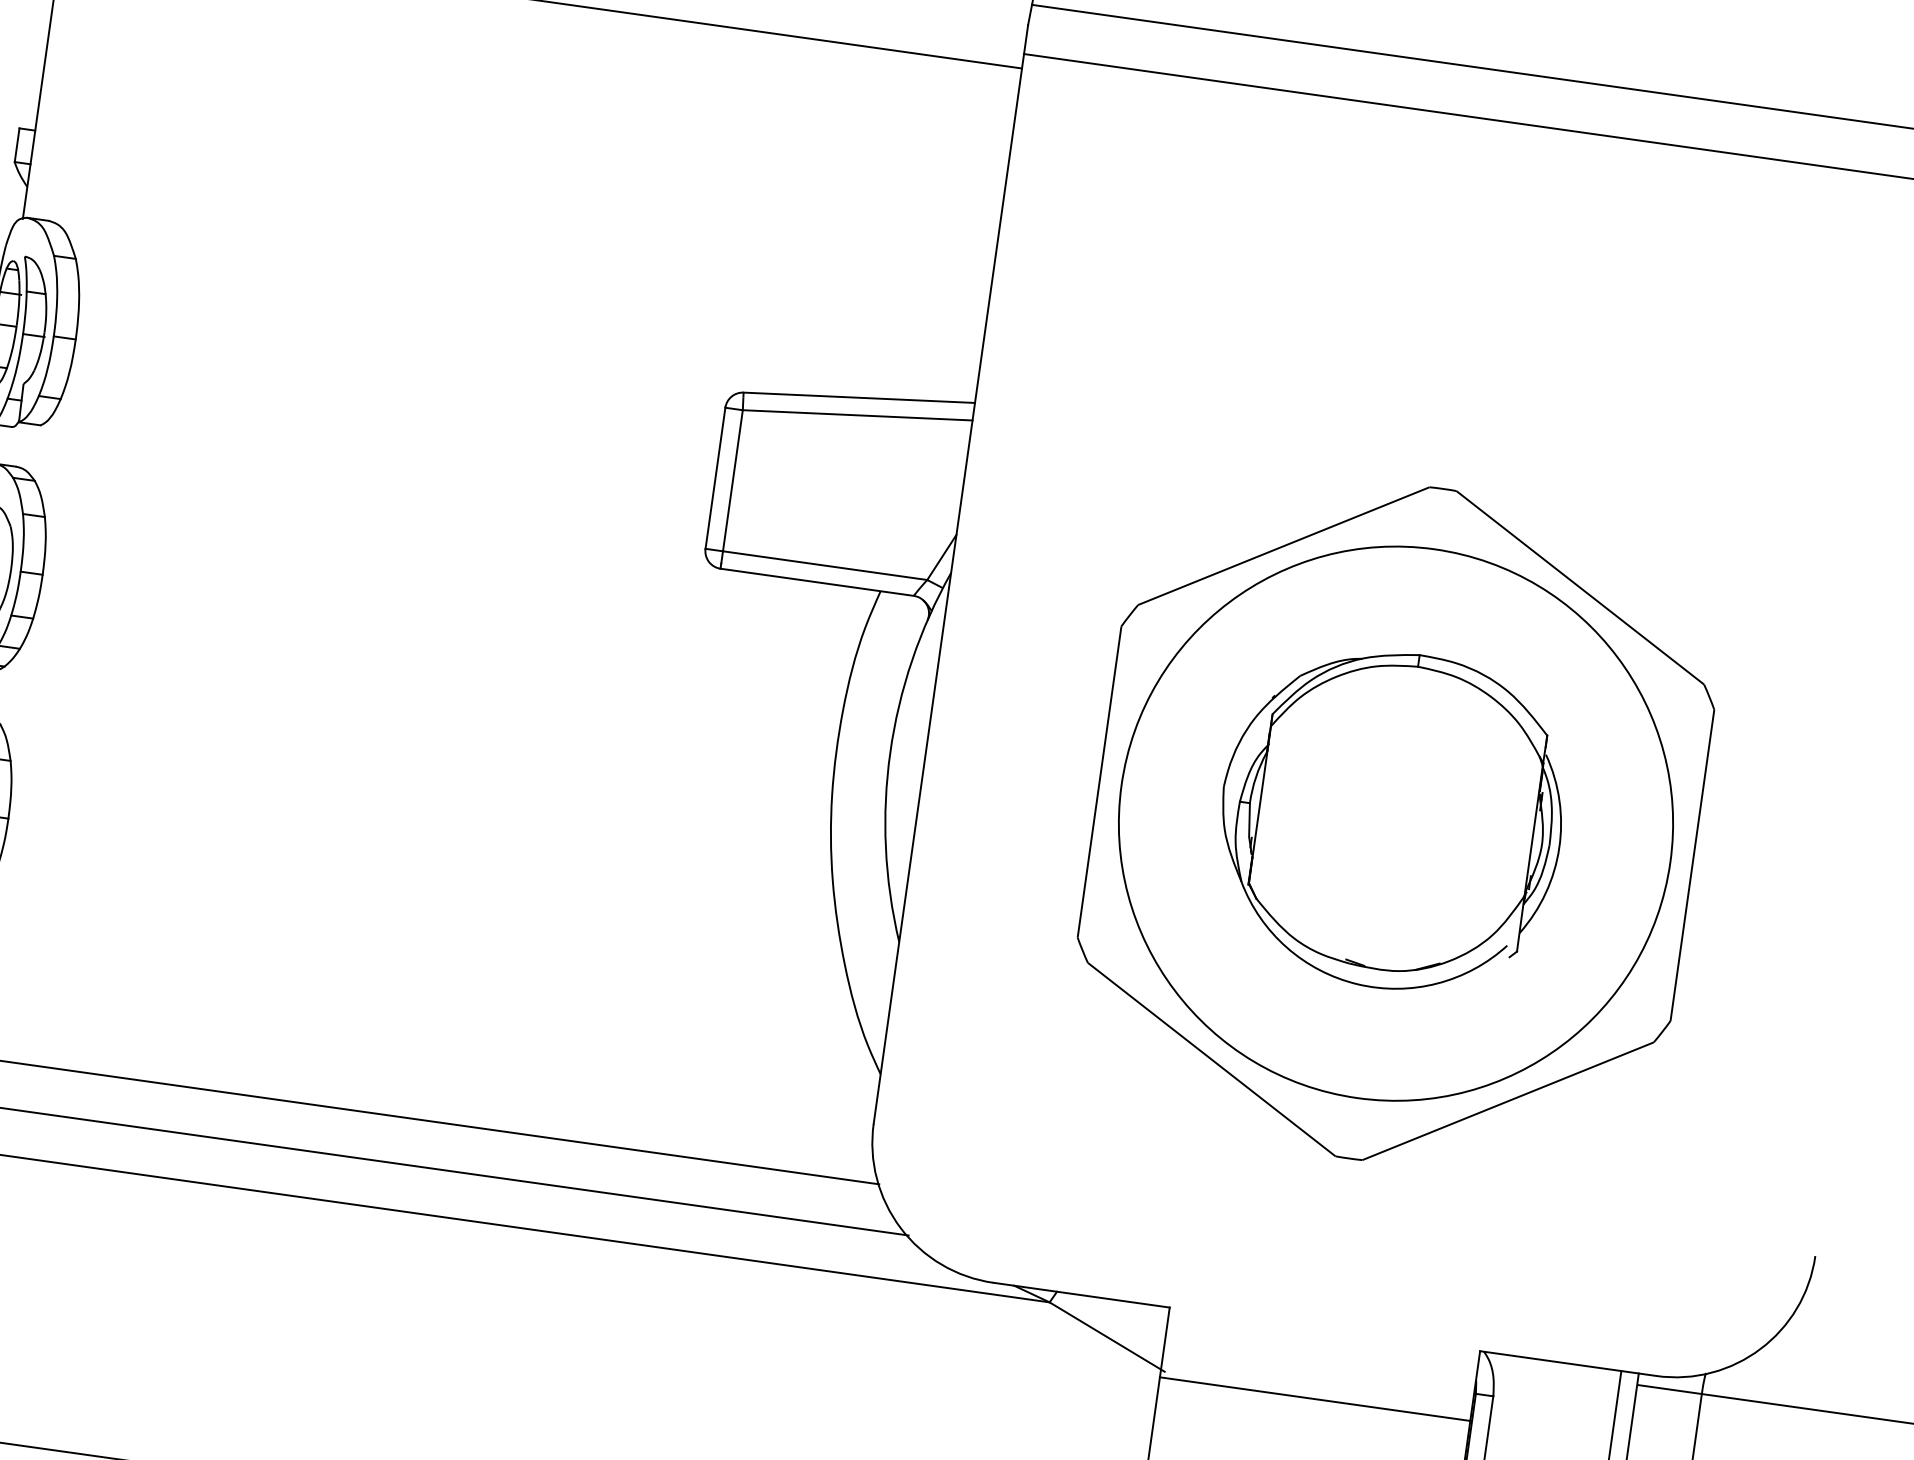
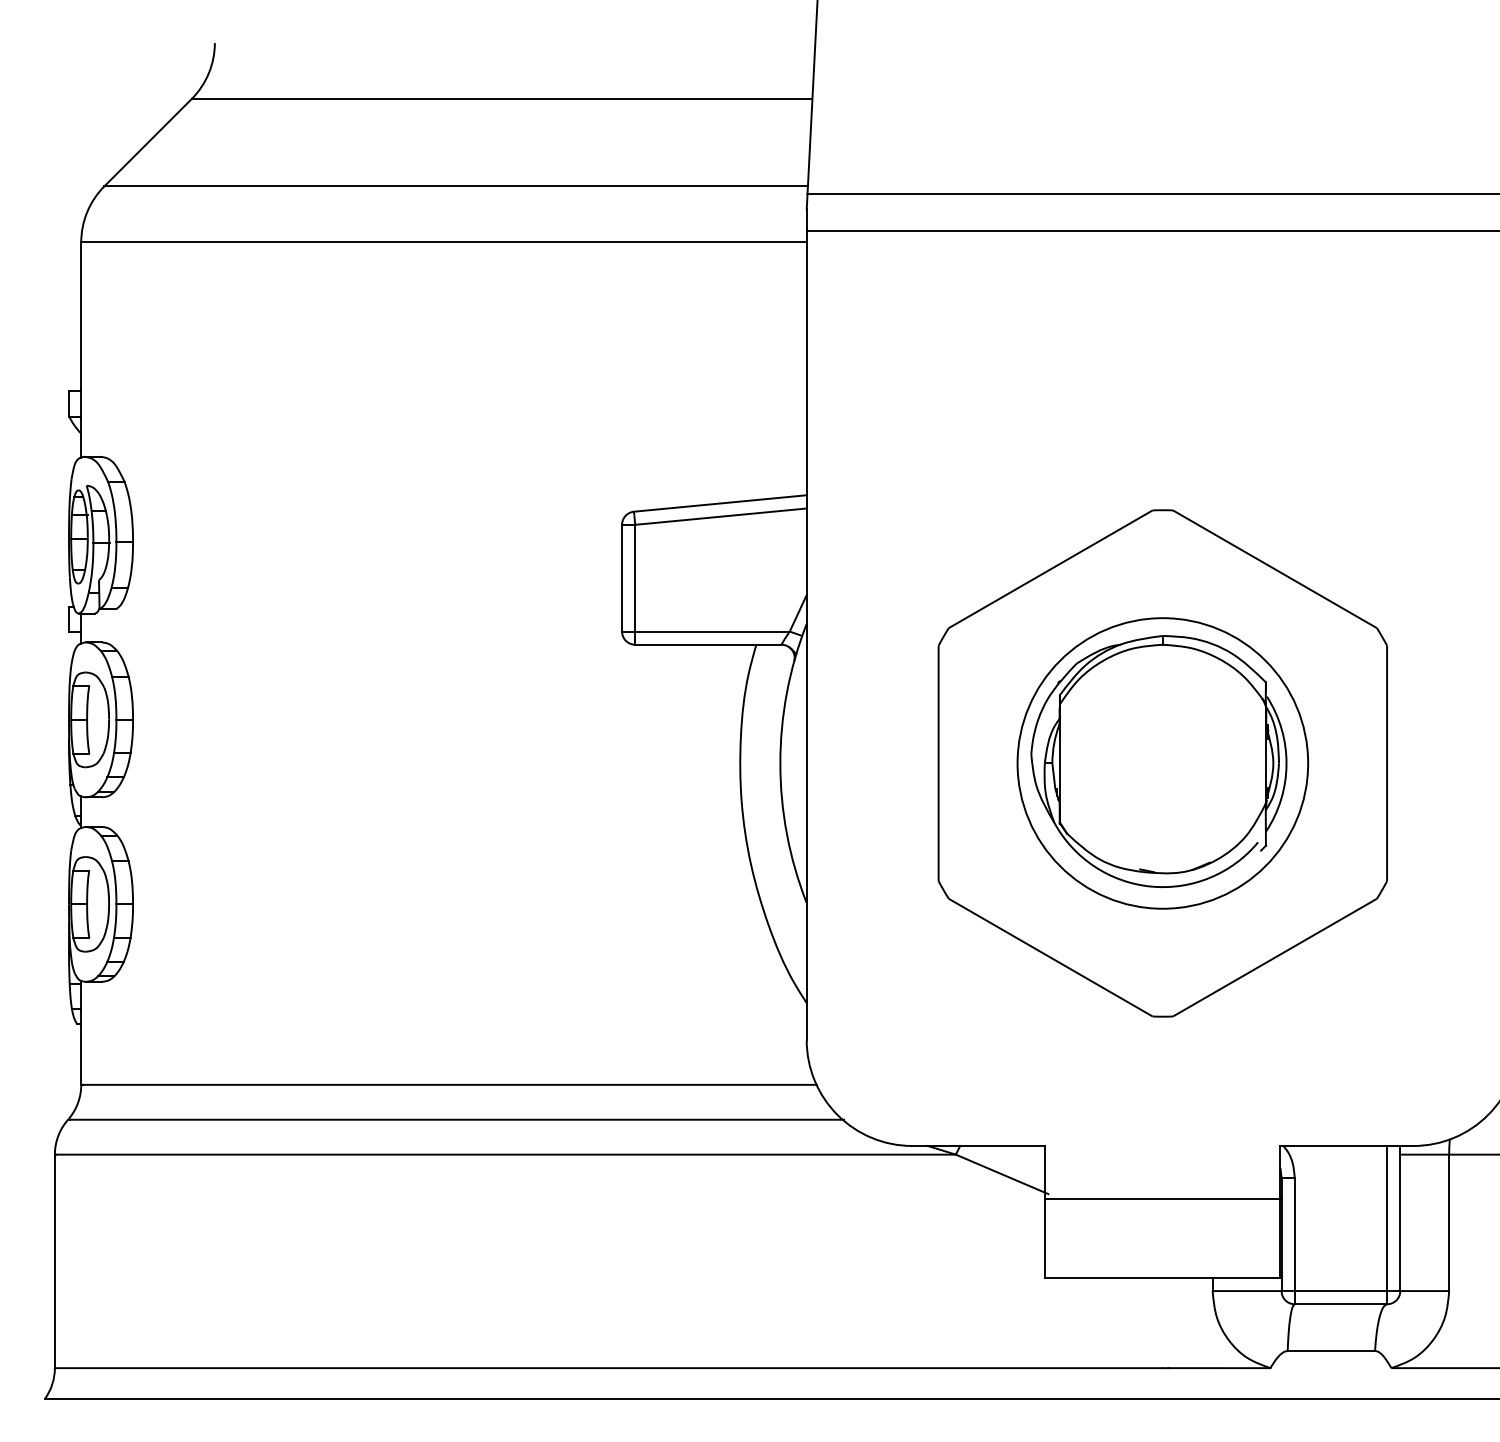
circle: (1395, 823) -> (1162, 763), size x0.7

